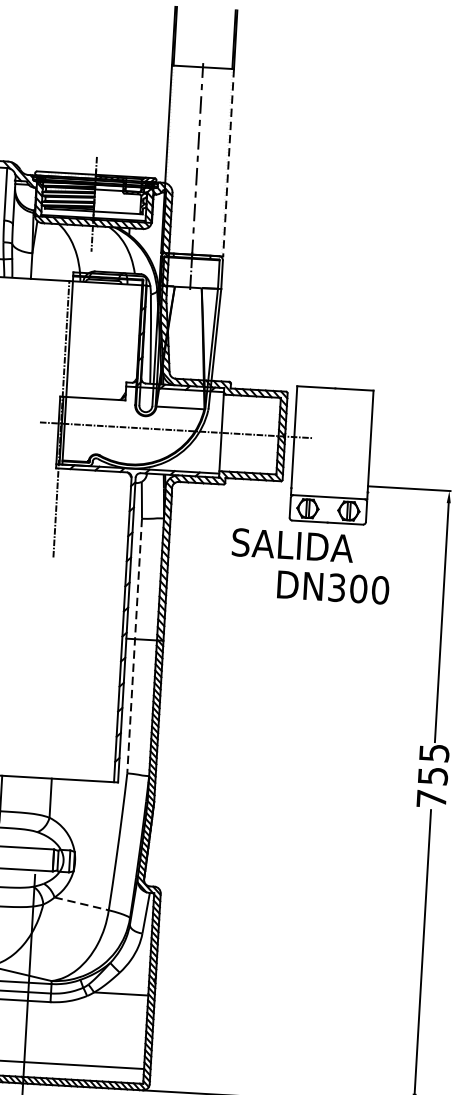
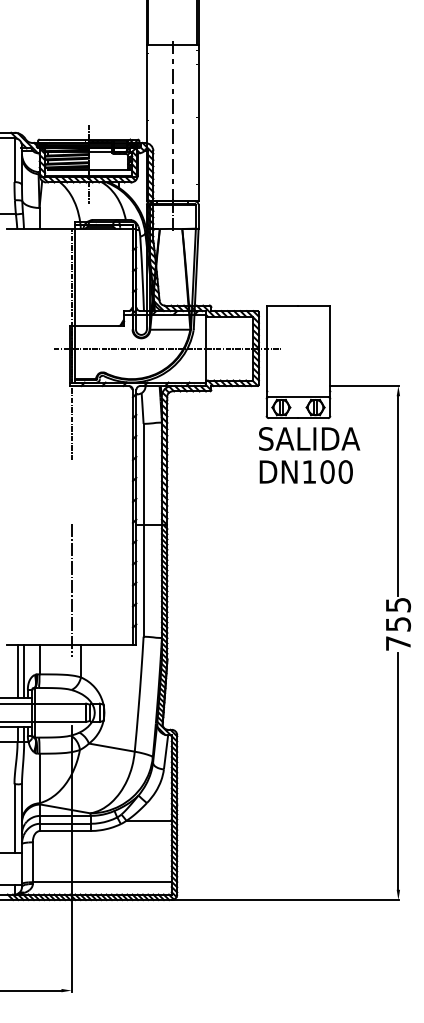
line: (228, 163) -> (198, 123), dashed -> solid
text: (292, 544) -> (309, 438), moved
text: (337, 587) -> (309, 471), DN300 -> DN100
line: (134, 646) -> (143, 530), dashed -> solid
line: (44, 713) -> (71, 590), added
line: (82, 903) -> (112, 747), dashed -> solid

